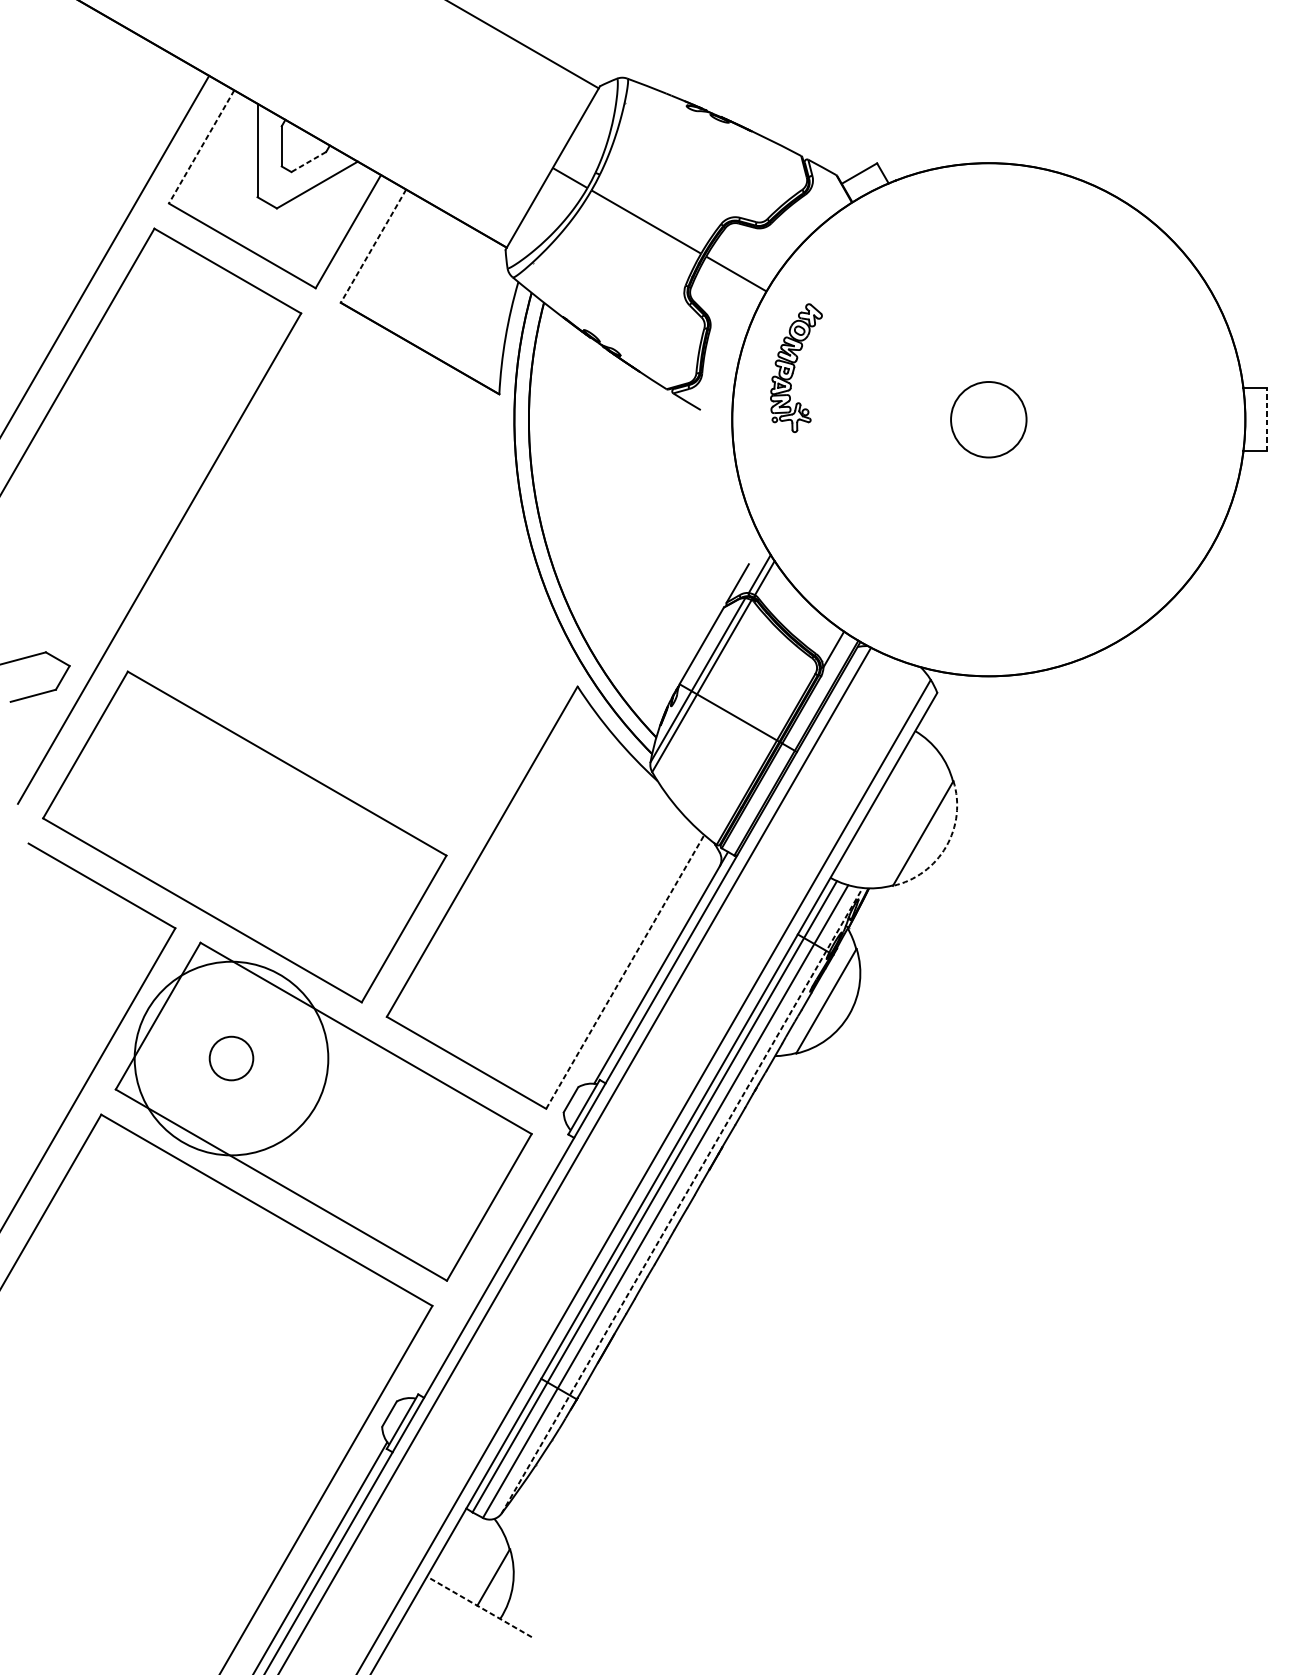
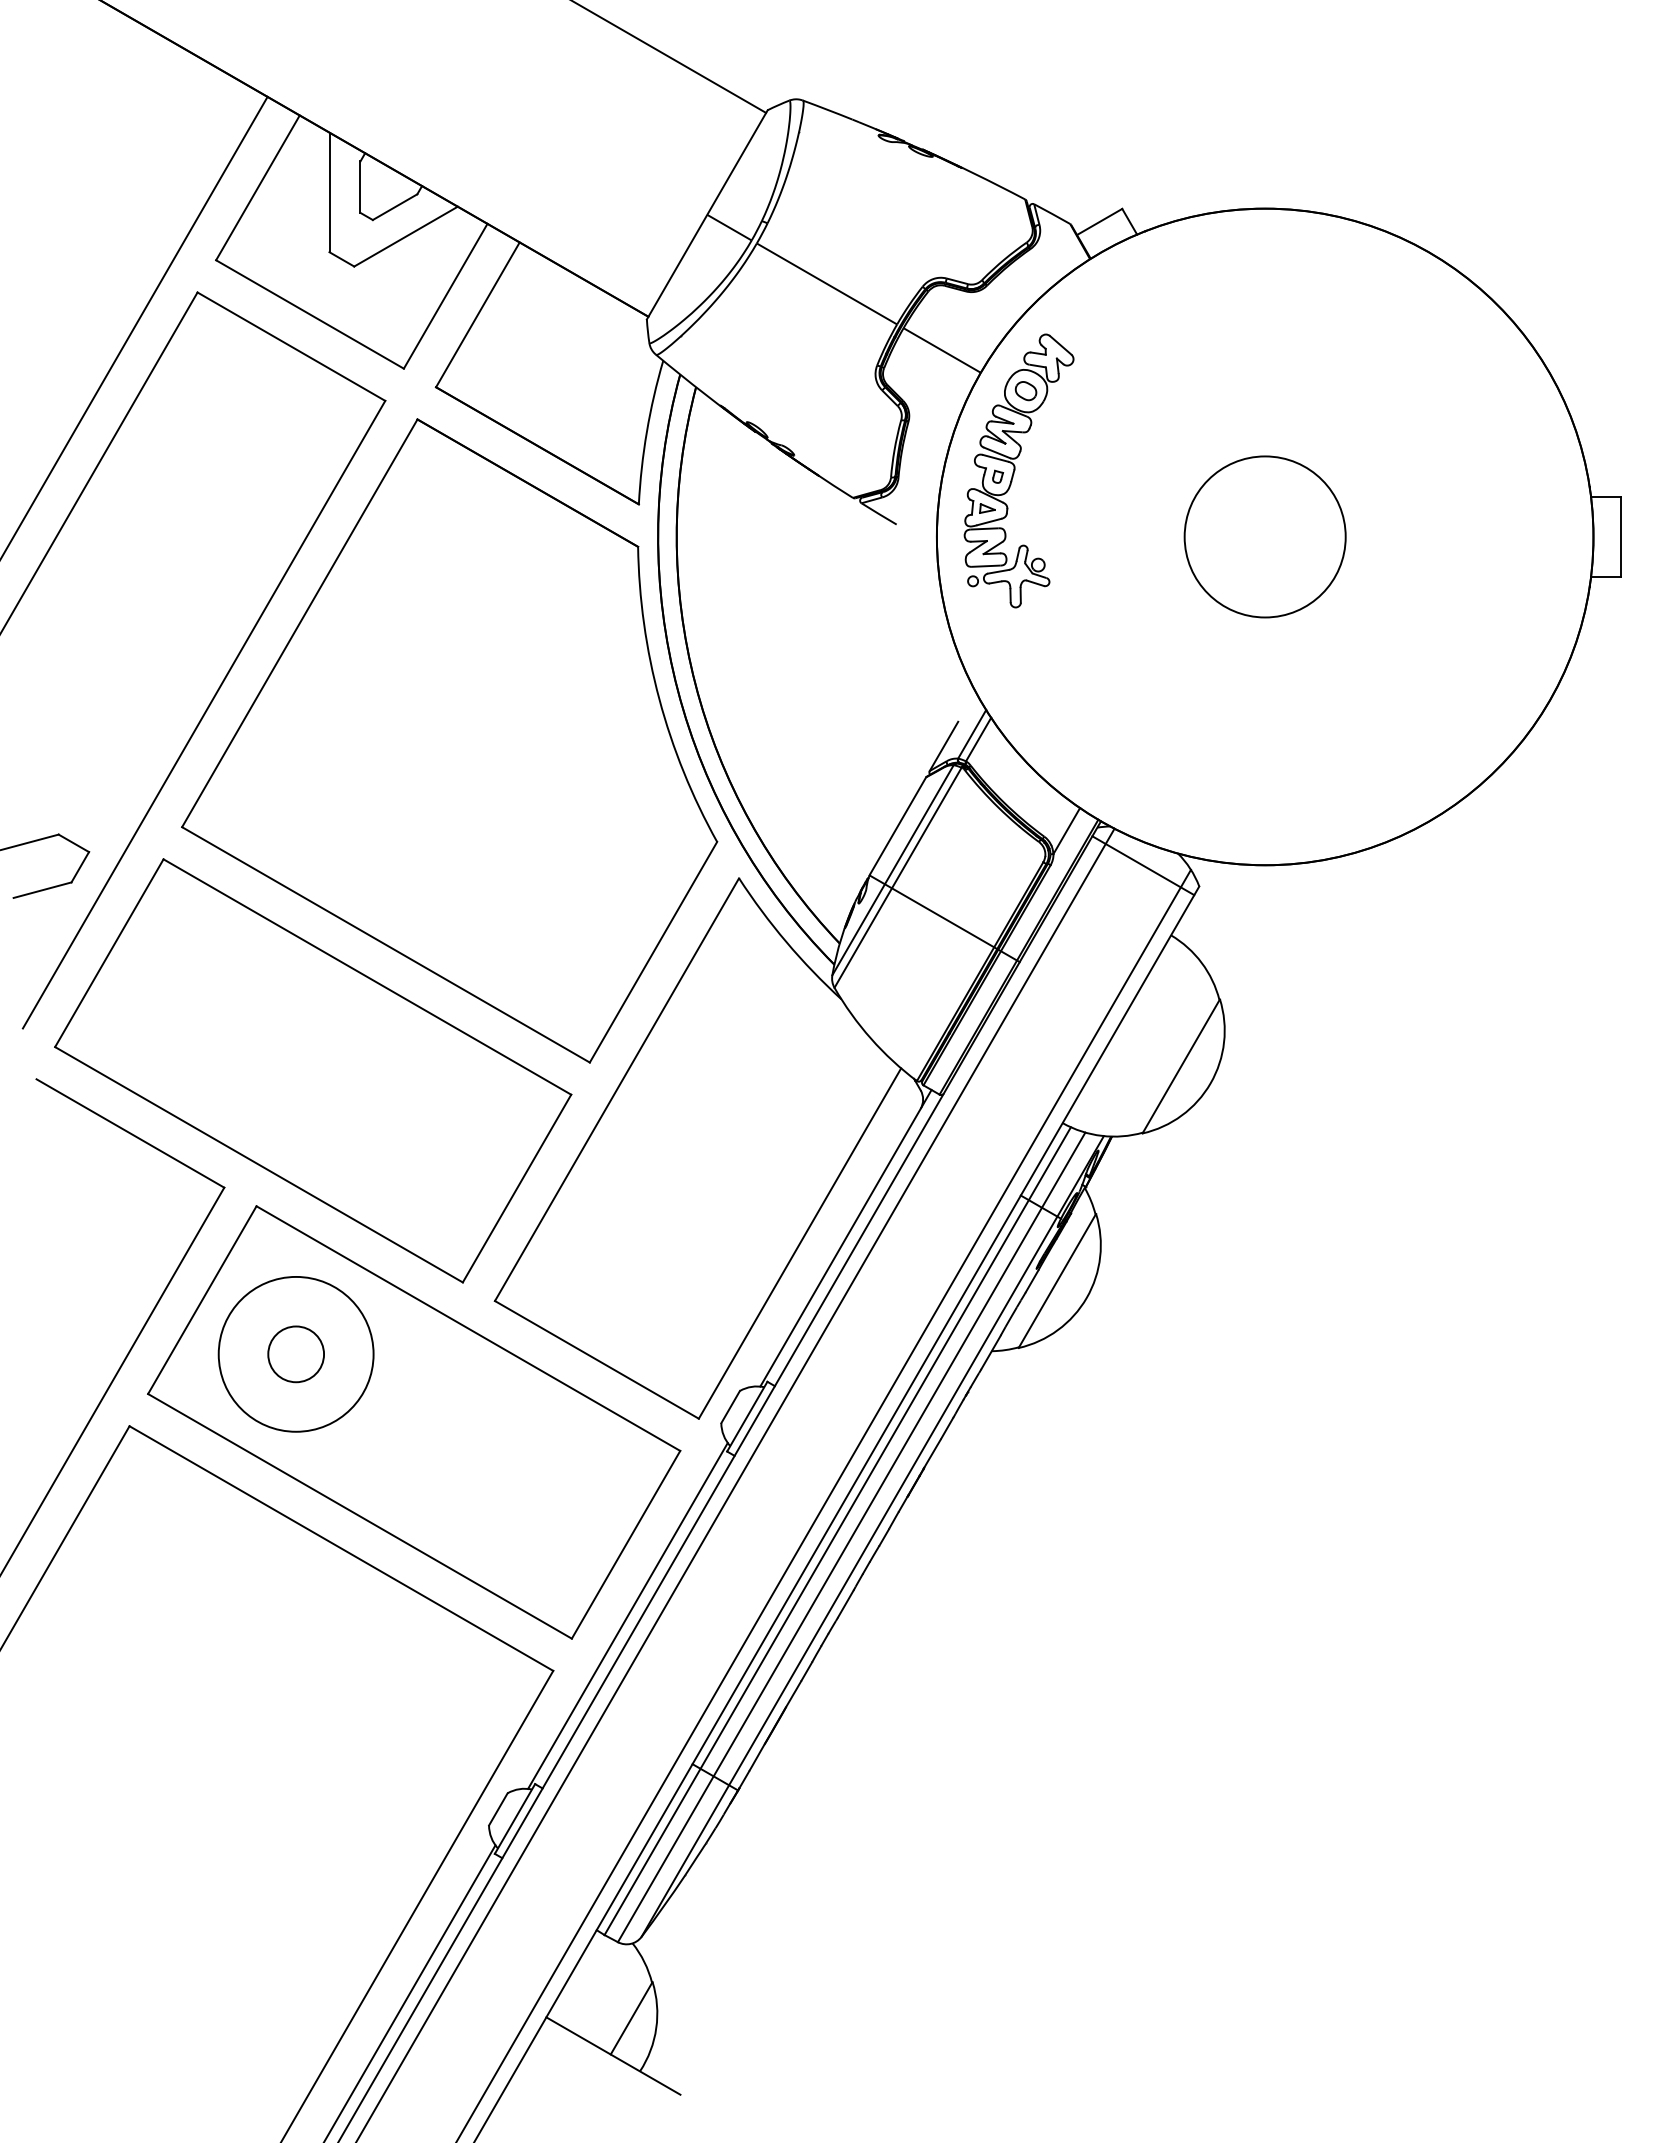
line: (201, 146) -> (257, 187), dashed -> solid
line: (309, 162) -> (395, 207), dashed -> solid
line: (373, 245) -> (477, 314), dashed -> solid
part: (796, 367) -> (1018, 470), size x1.67
circle: (988, 419) -> (1264, 536), size x1.67
line: (1266, 419) -> (1620, 536), dashed -> solid
part: (351, 578) -> (449, 740), added
line: (893, 676) -> (1143, 865), added
arc: (946, 846) -> (1210, 1083), dashed -> solid
line: (625, 971) -> (800, 1243), dashed -> solid
circle: (230, 1057) -> (295, 1353), size x0.62
line: (681, 1200) -> (872, 1536), dashed -> solid
line: (490, 1262) -> (627, 1615), added
line: (478, 1606) -> (612, 2055), dashed -> solid

